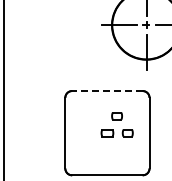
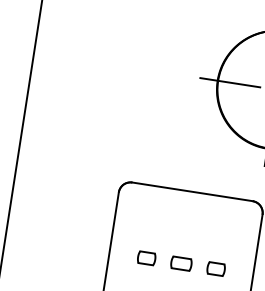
line: (106, 91) -> (190, 192), dashed -> solid
part: (116, 116) -> (145, 258), moved

